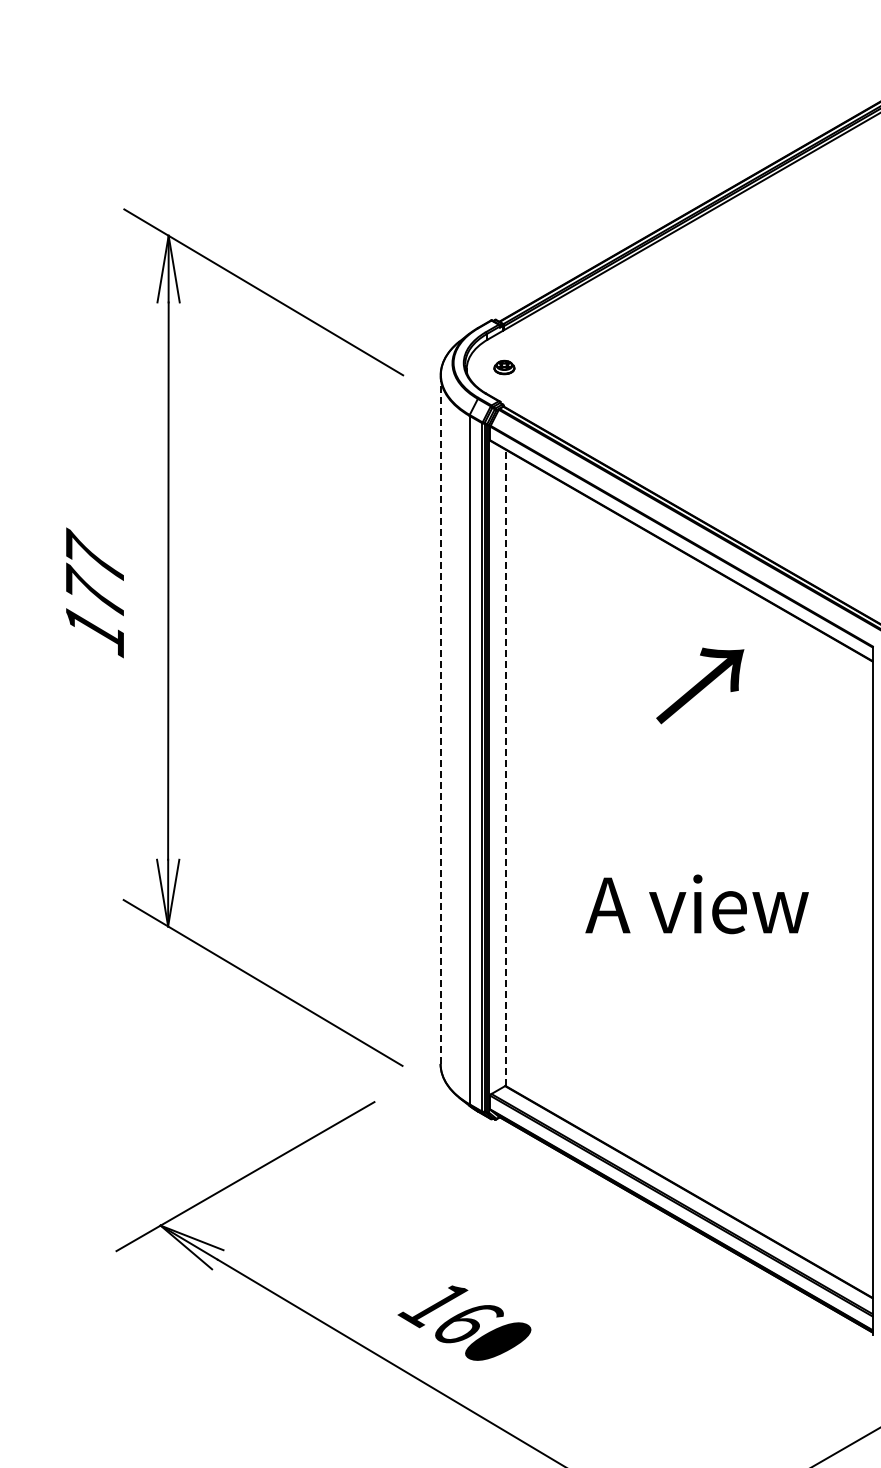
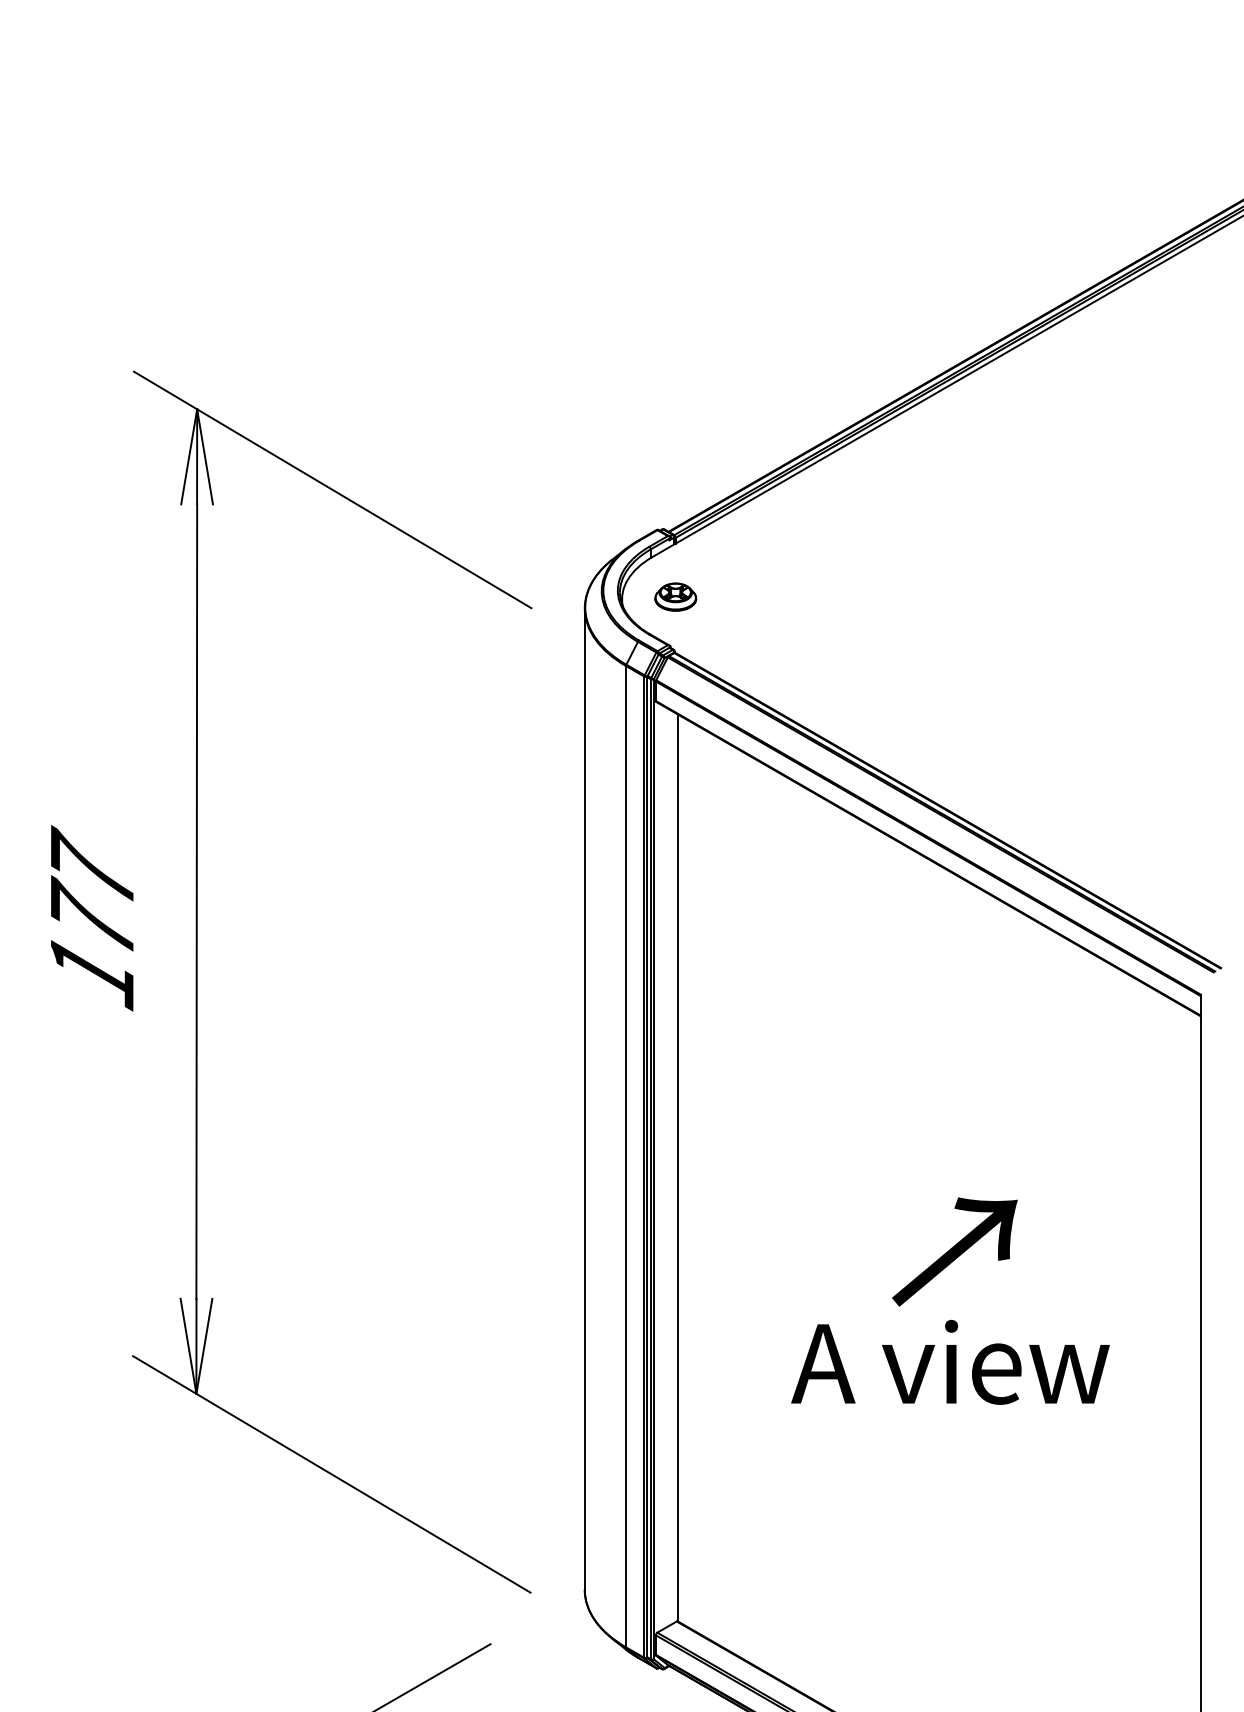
part: (504, 367) -> (675, 597), size x1.43
text: (700, 685) -> (955, 1251), moved
line: (440, 719) -> (584, 1098), dashed -> solid
line: (506, 767) -> (678, 1167), dashed -> solid

